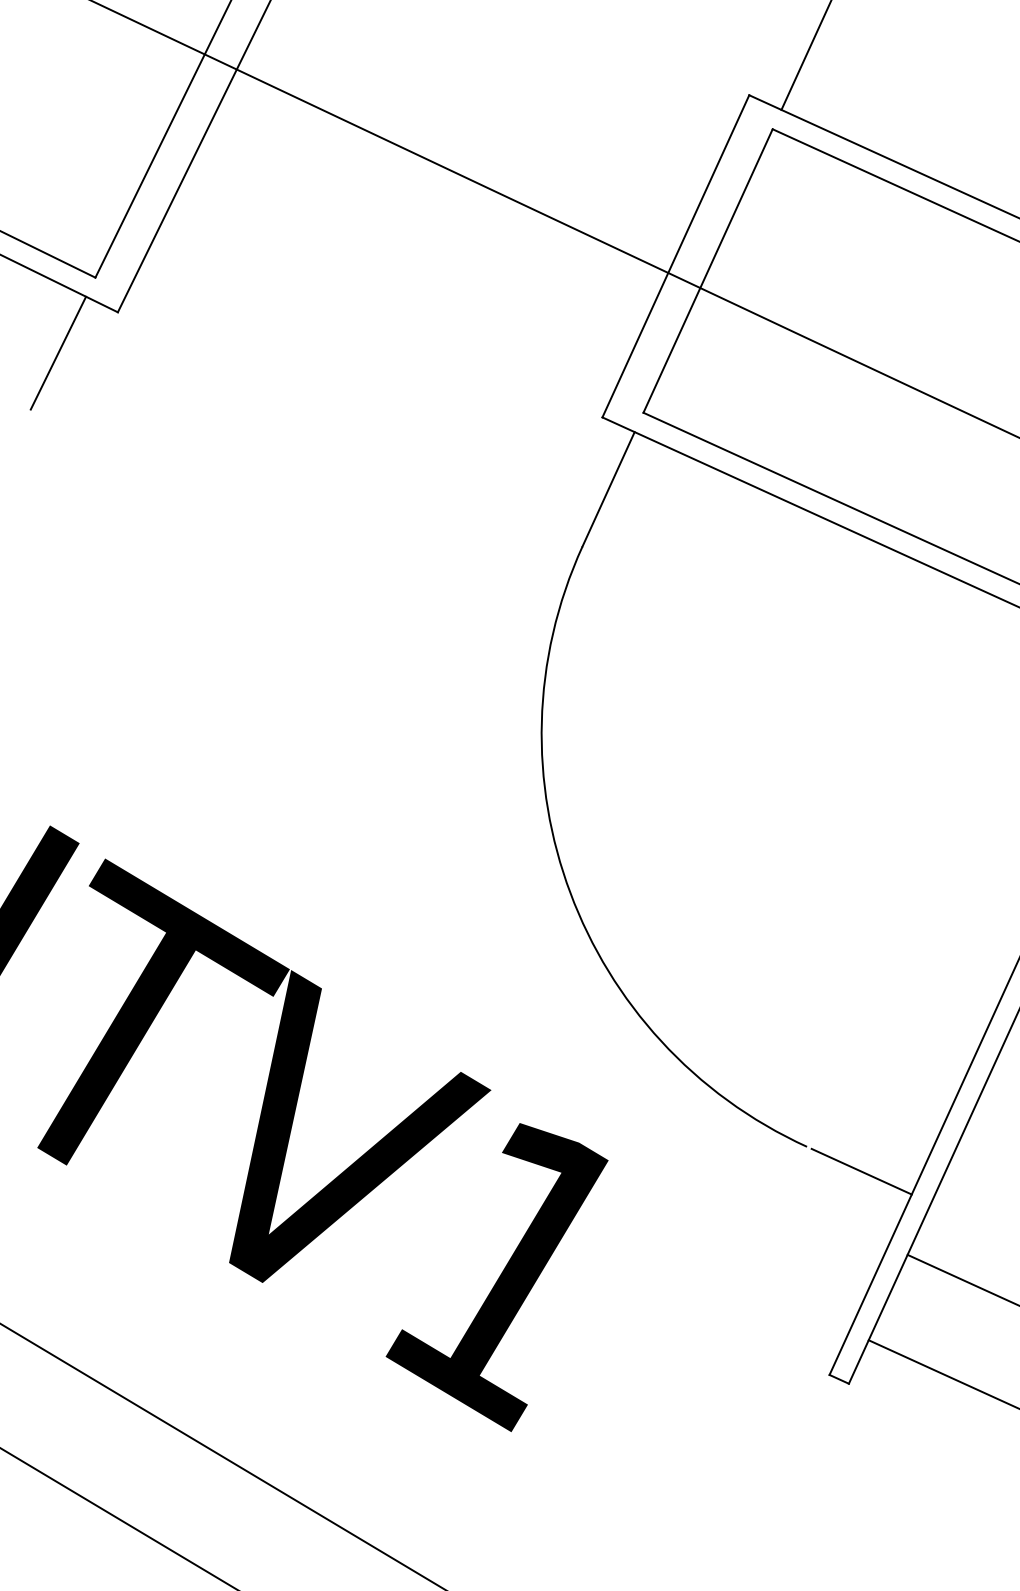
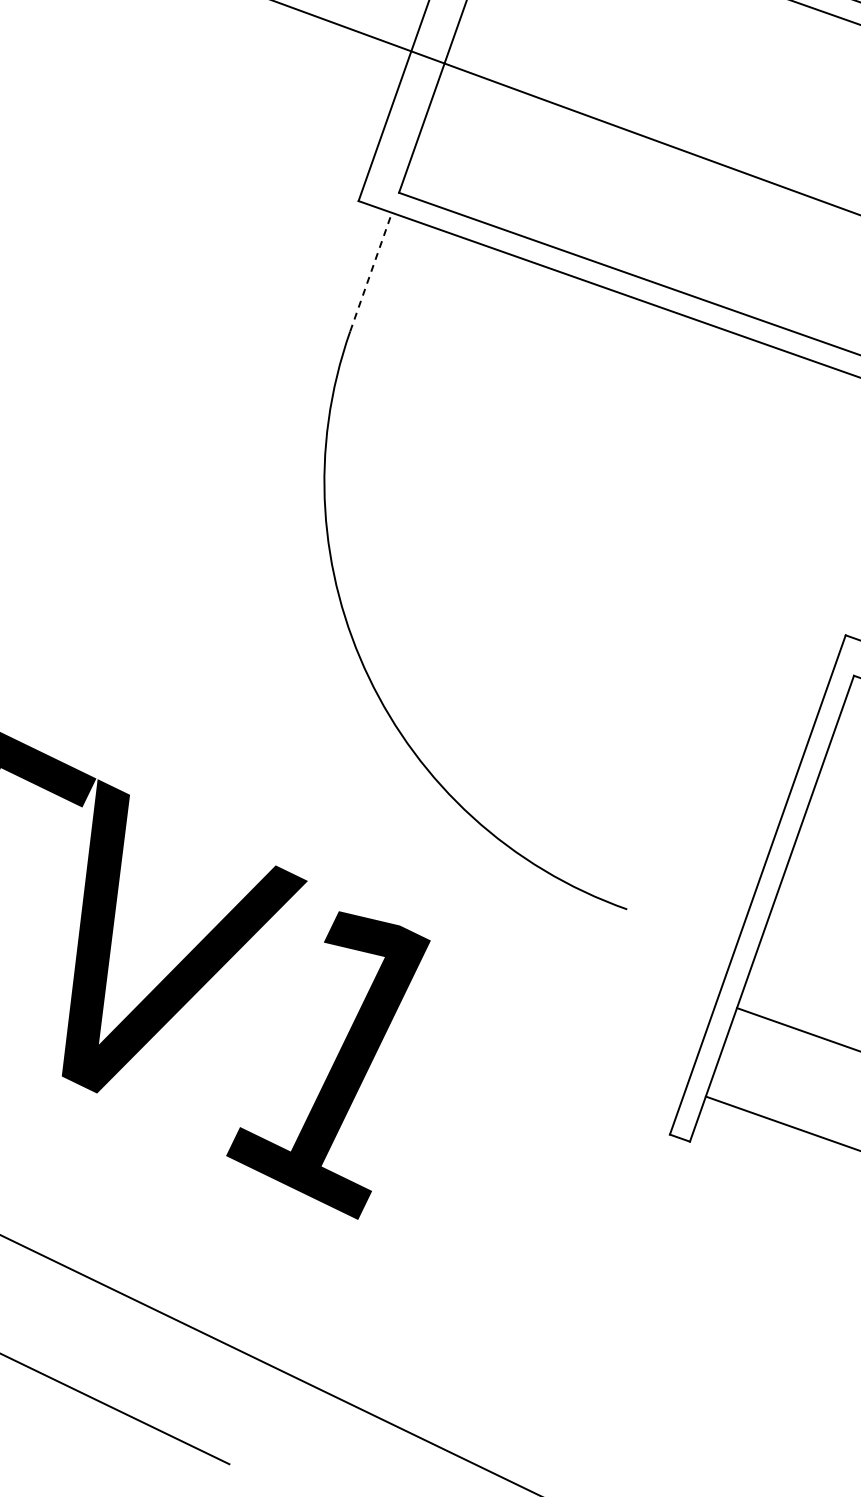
line: (608, 489) -> (371, 272), solid -> dashed
line: (861, 1171) -> (683, 929), removed

